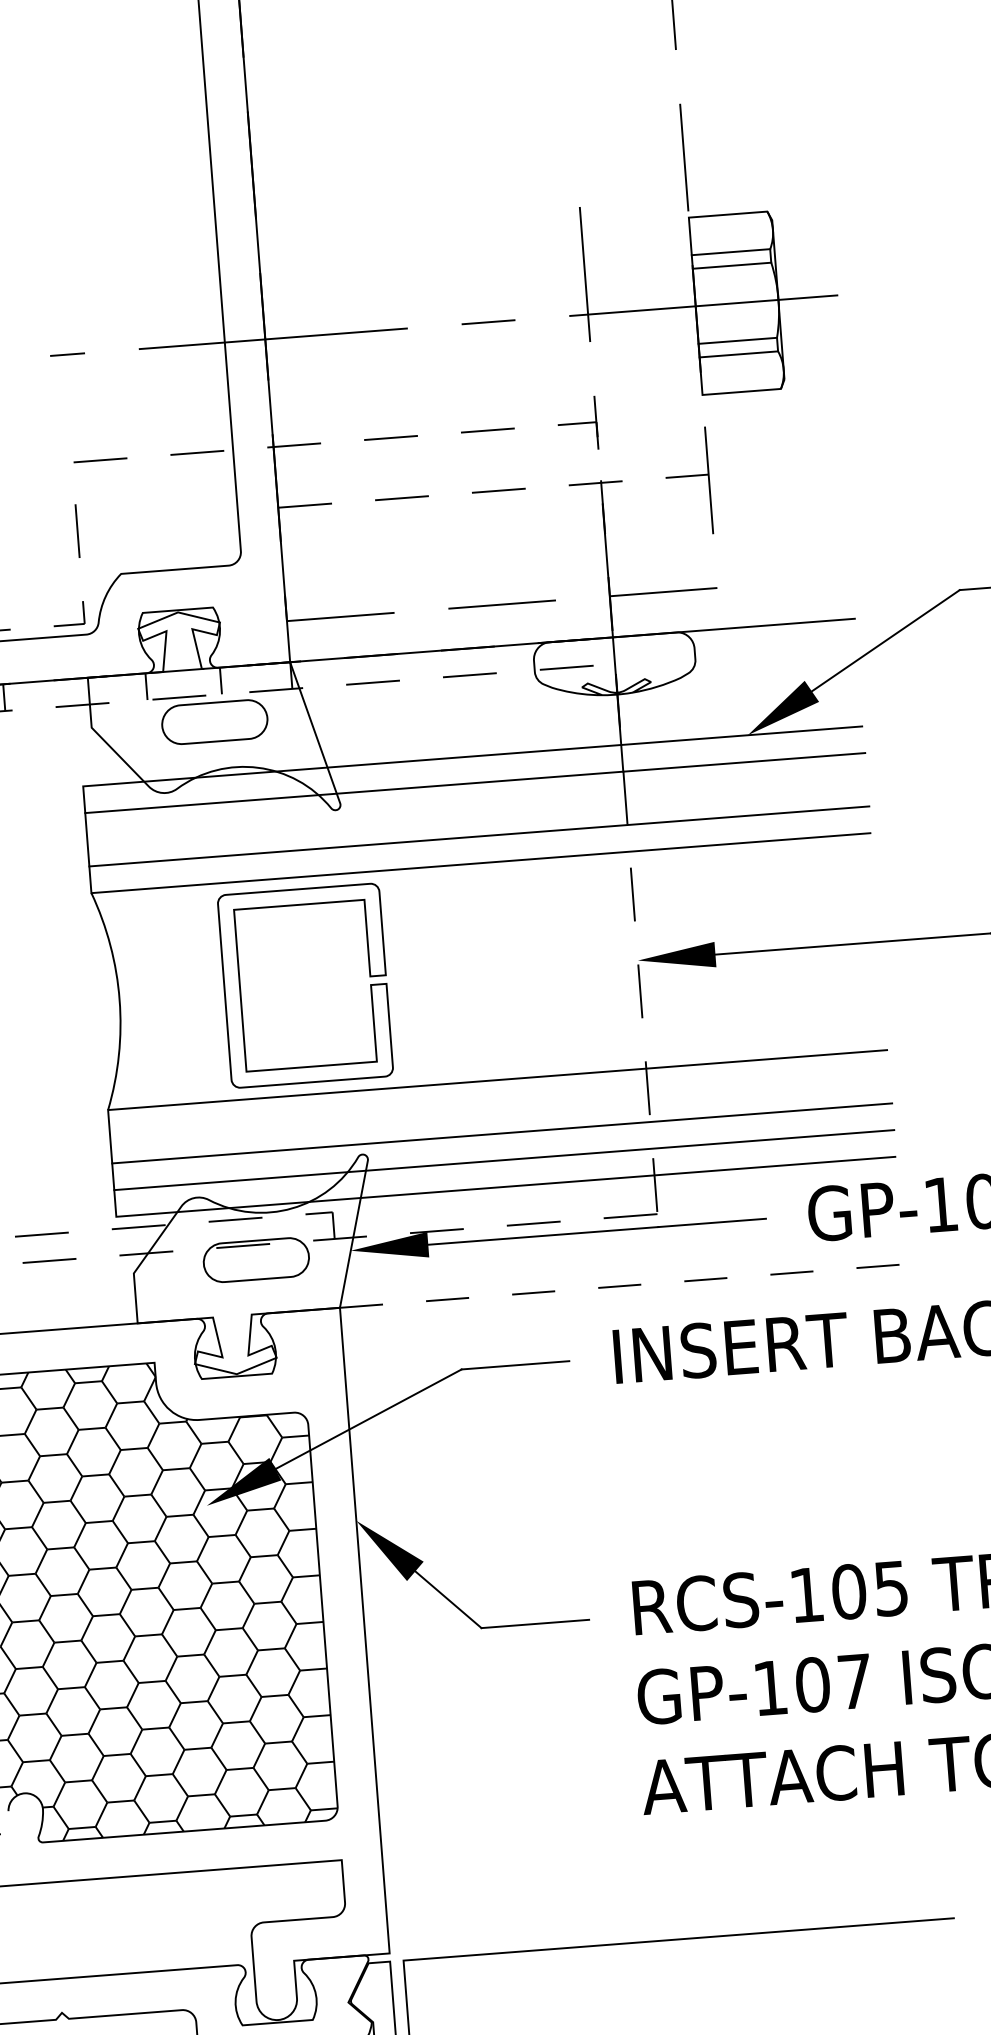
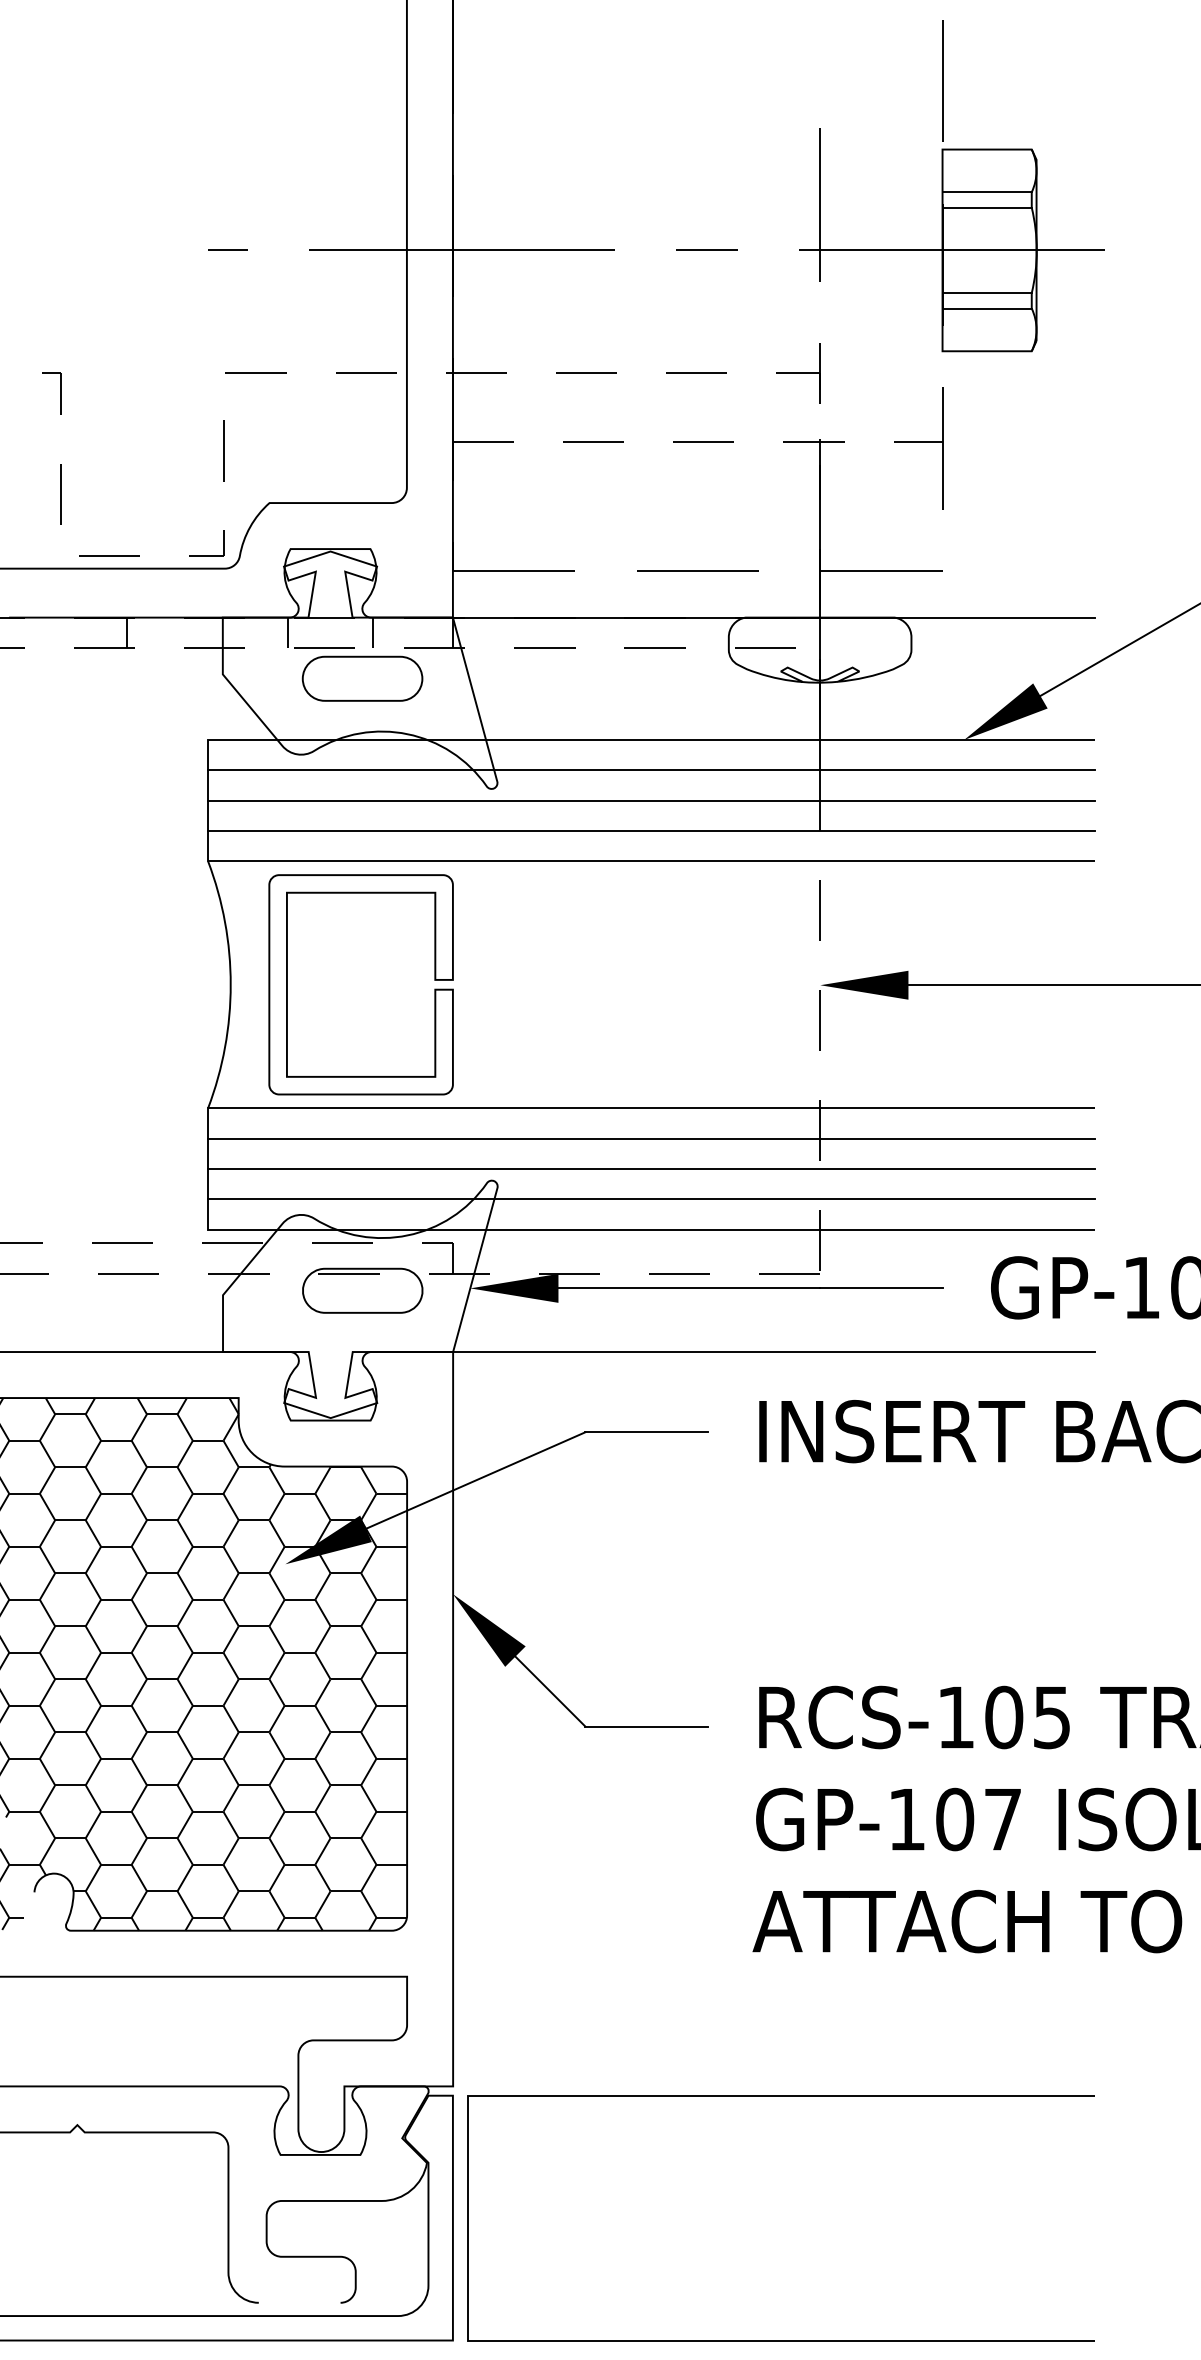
line: (477, 809) -> (651, 800), added
part: (240, 990) -> (287, 984), moved
line: (499, 1106) -> (651, 1138), added
line: (622, 1286) -> (774, 1352), dashed -> solid

